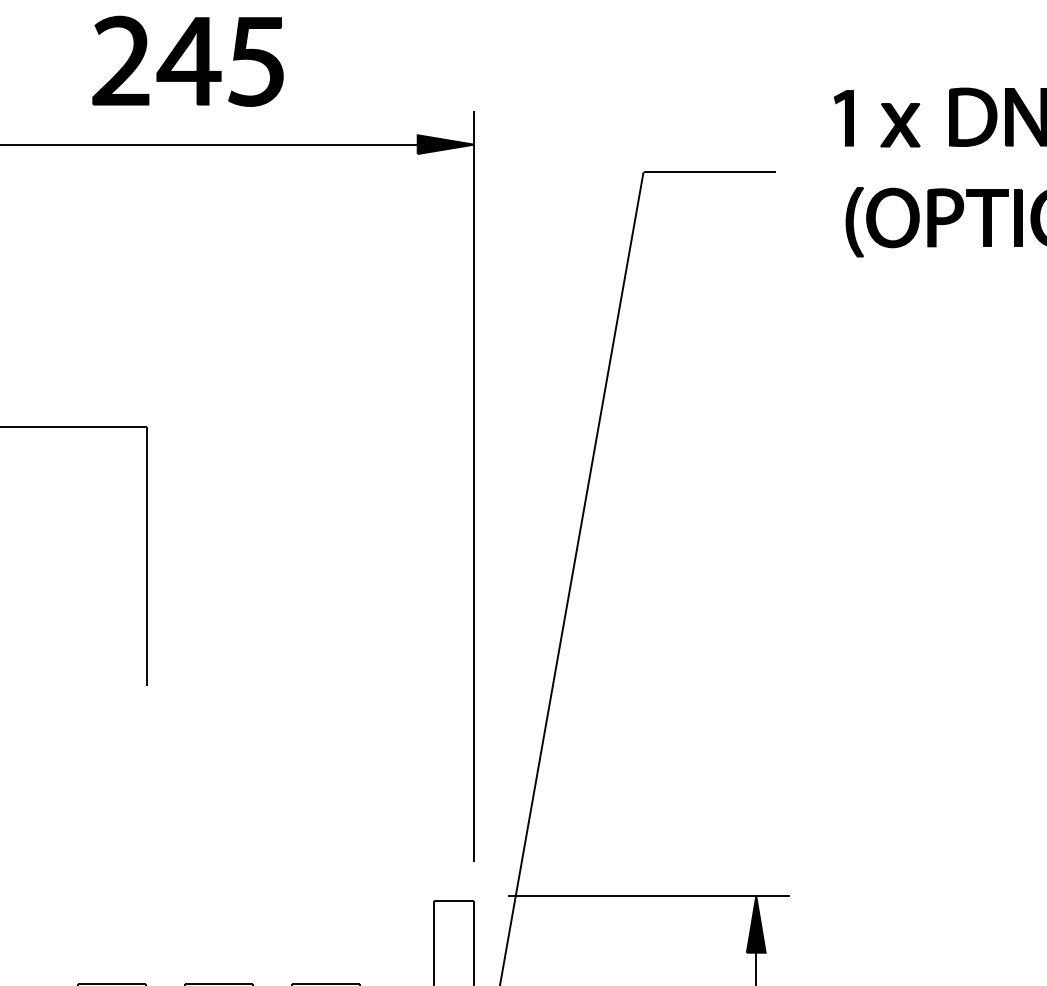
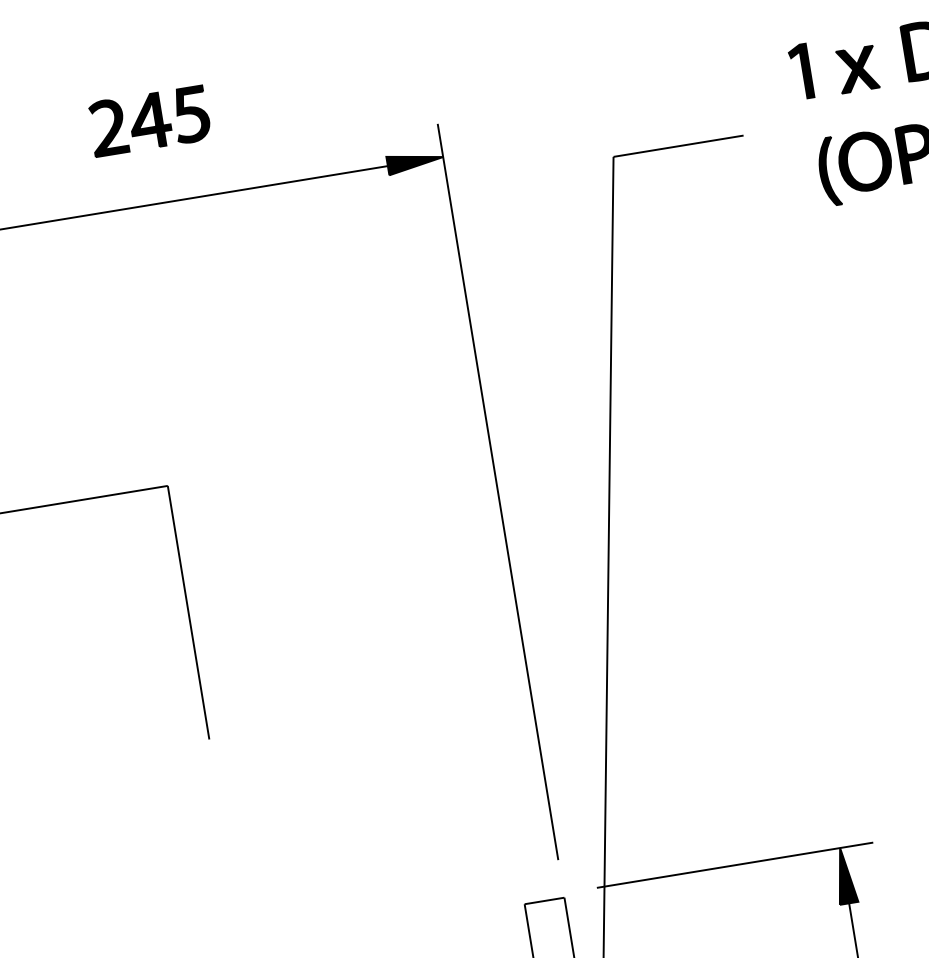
part: (187, 60) -> (148, 120), size x0.62

